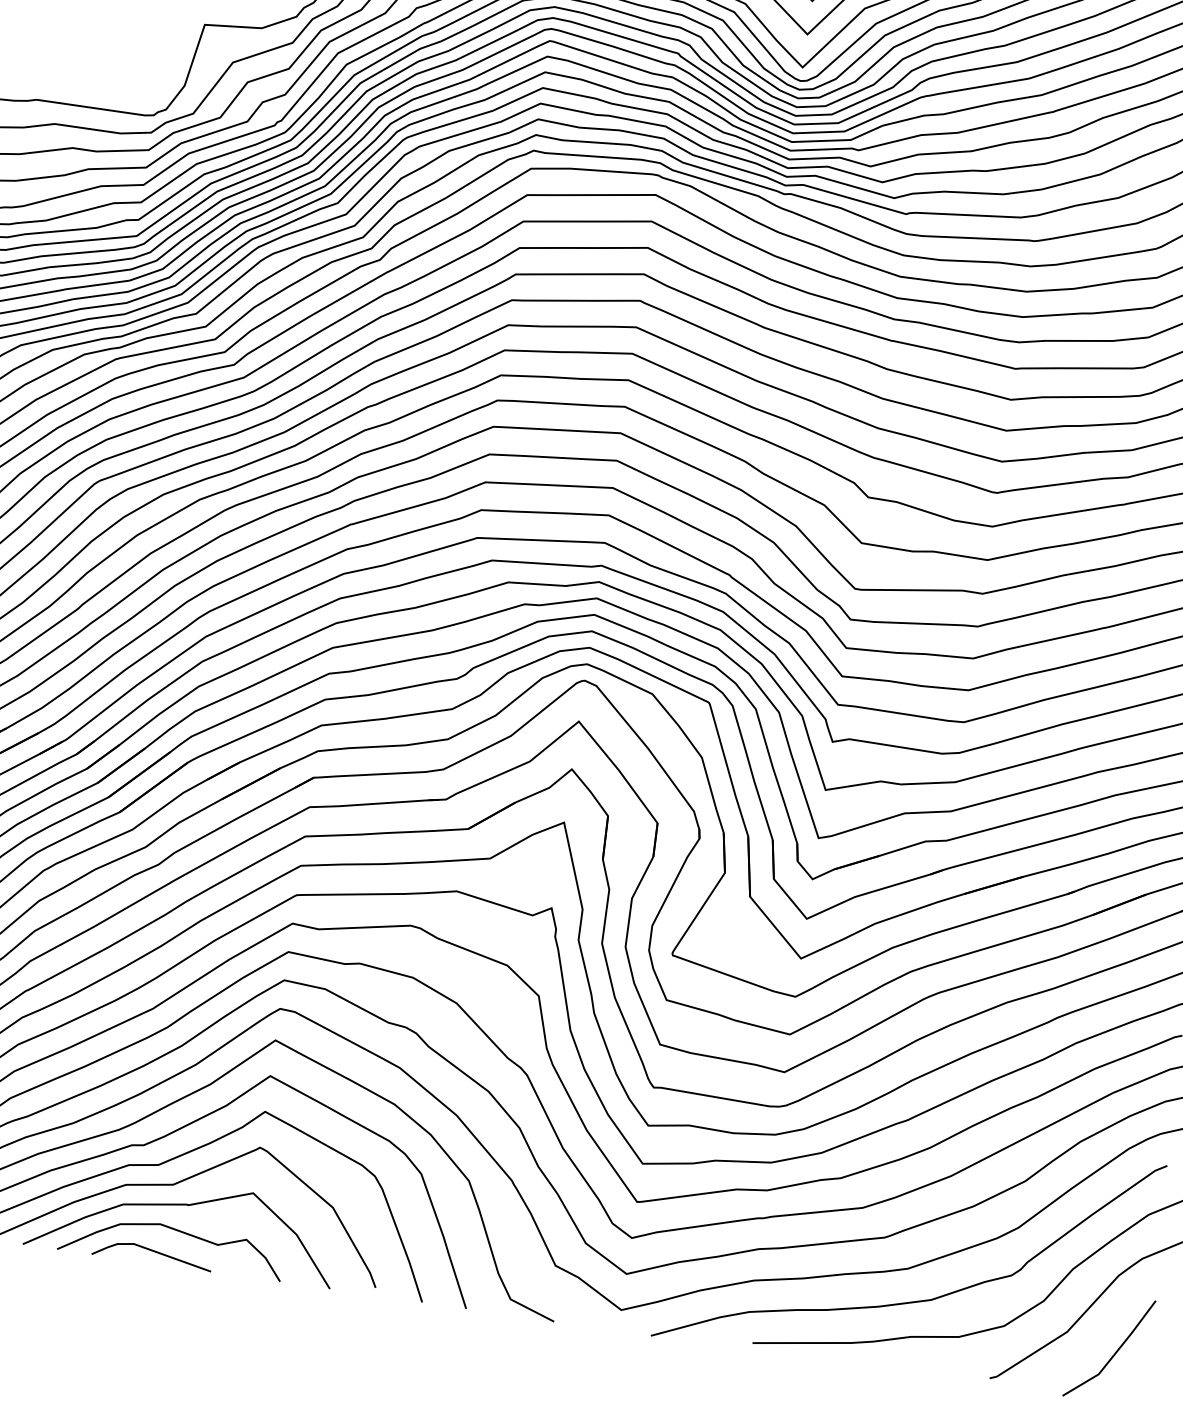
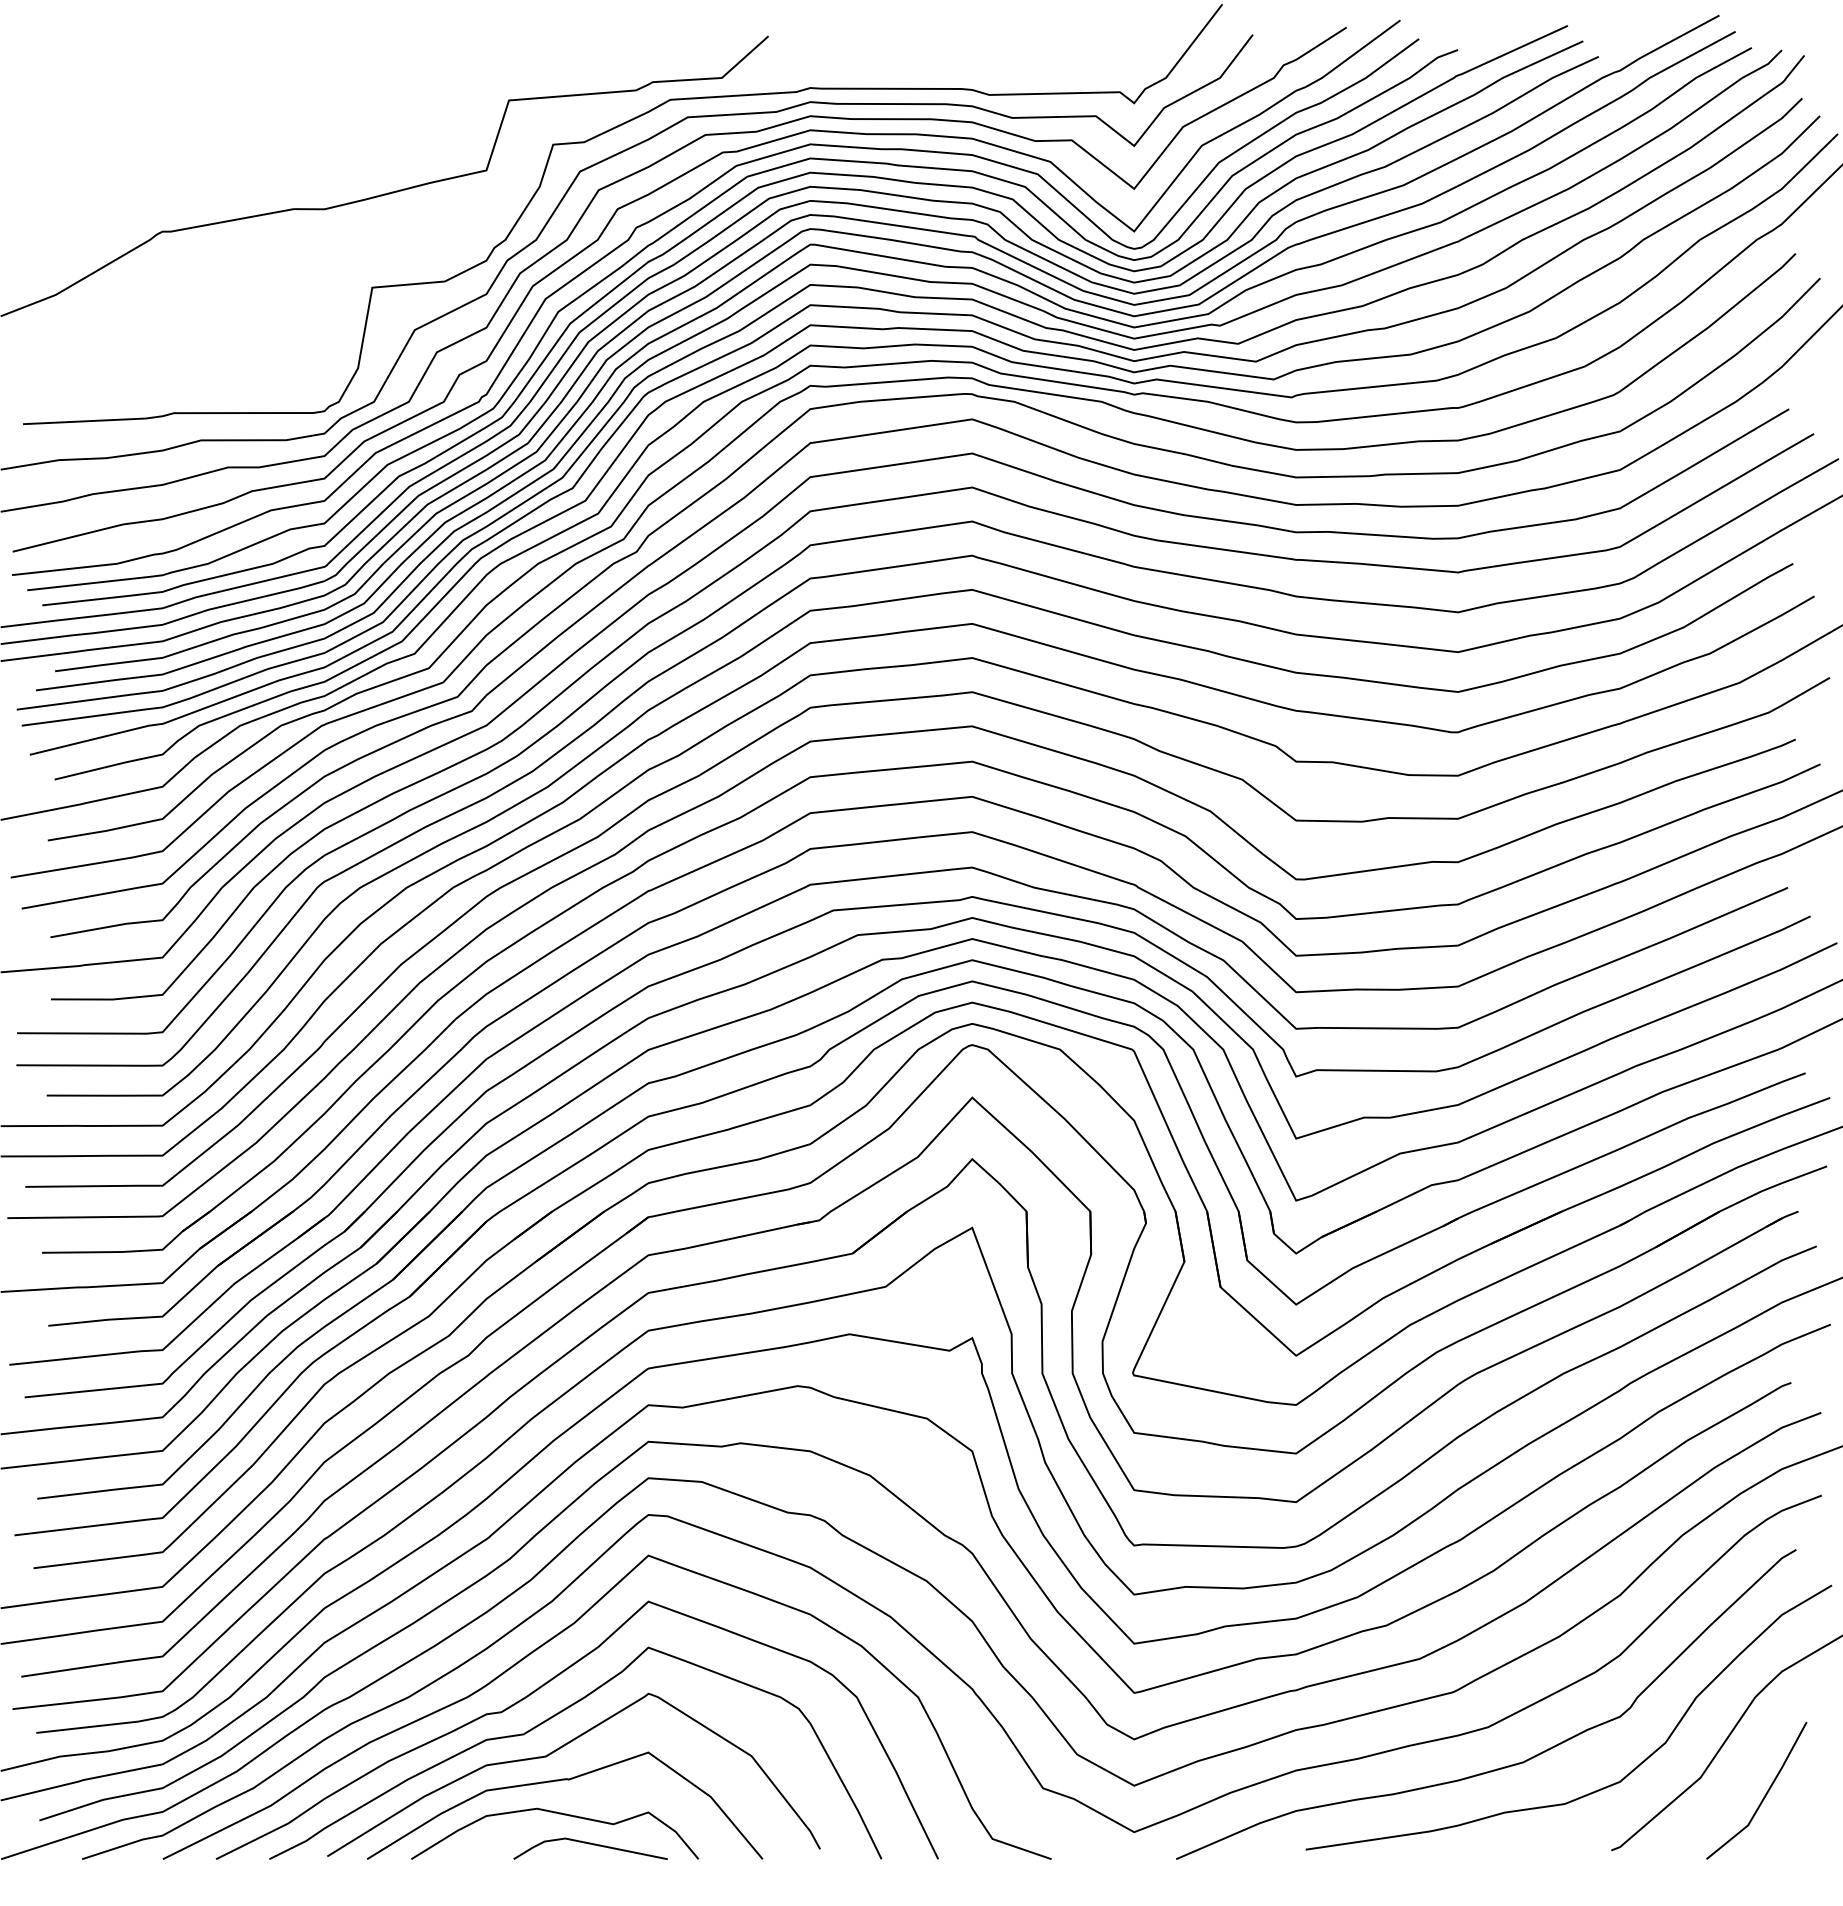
line: (152, 1251) -> (590, 1844), moved

